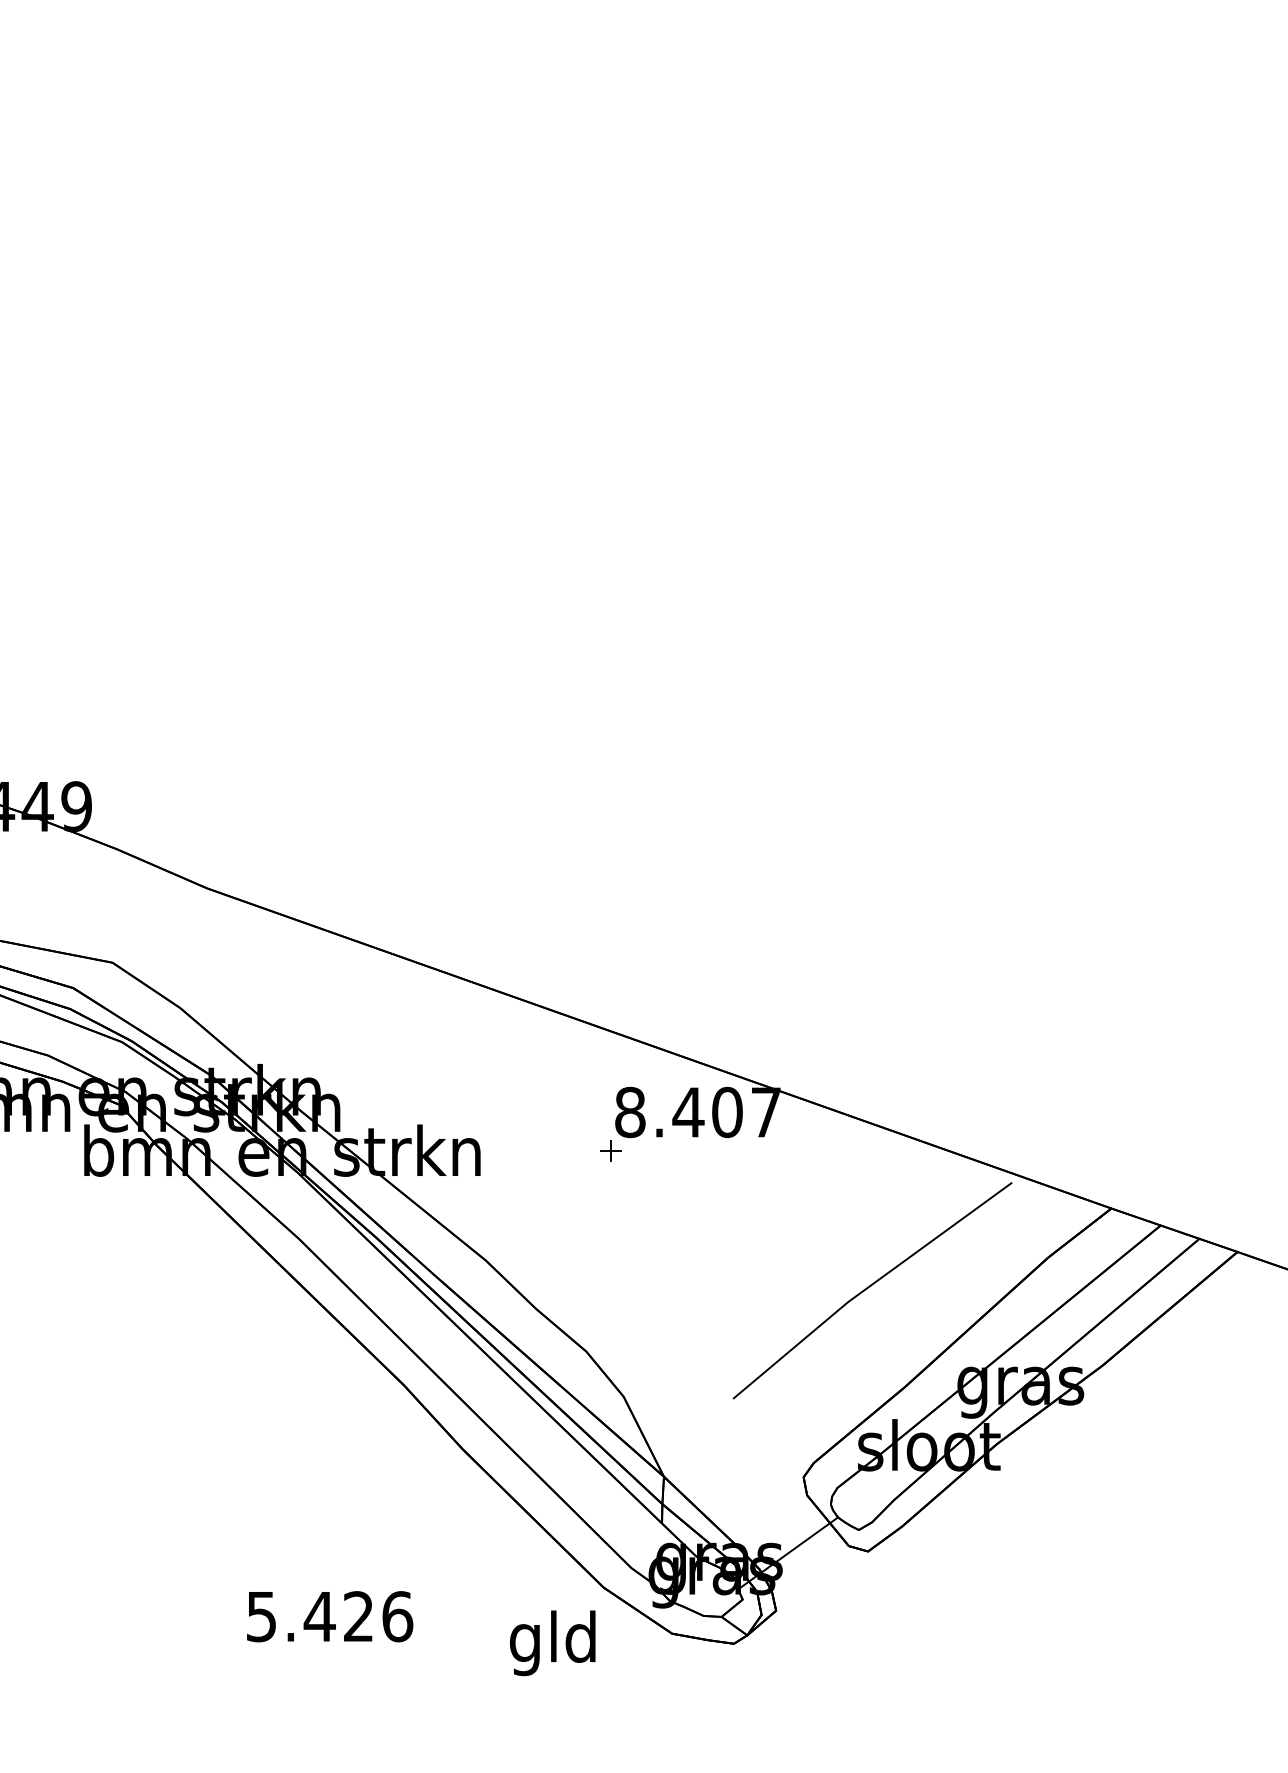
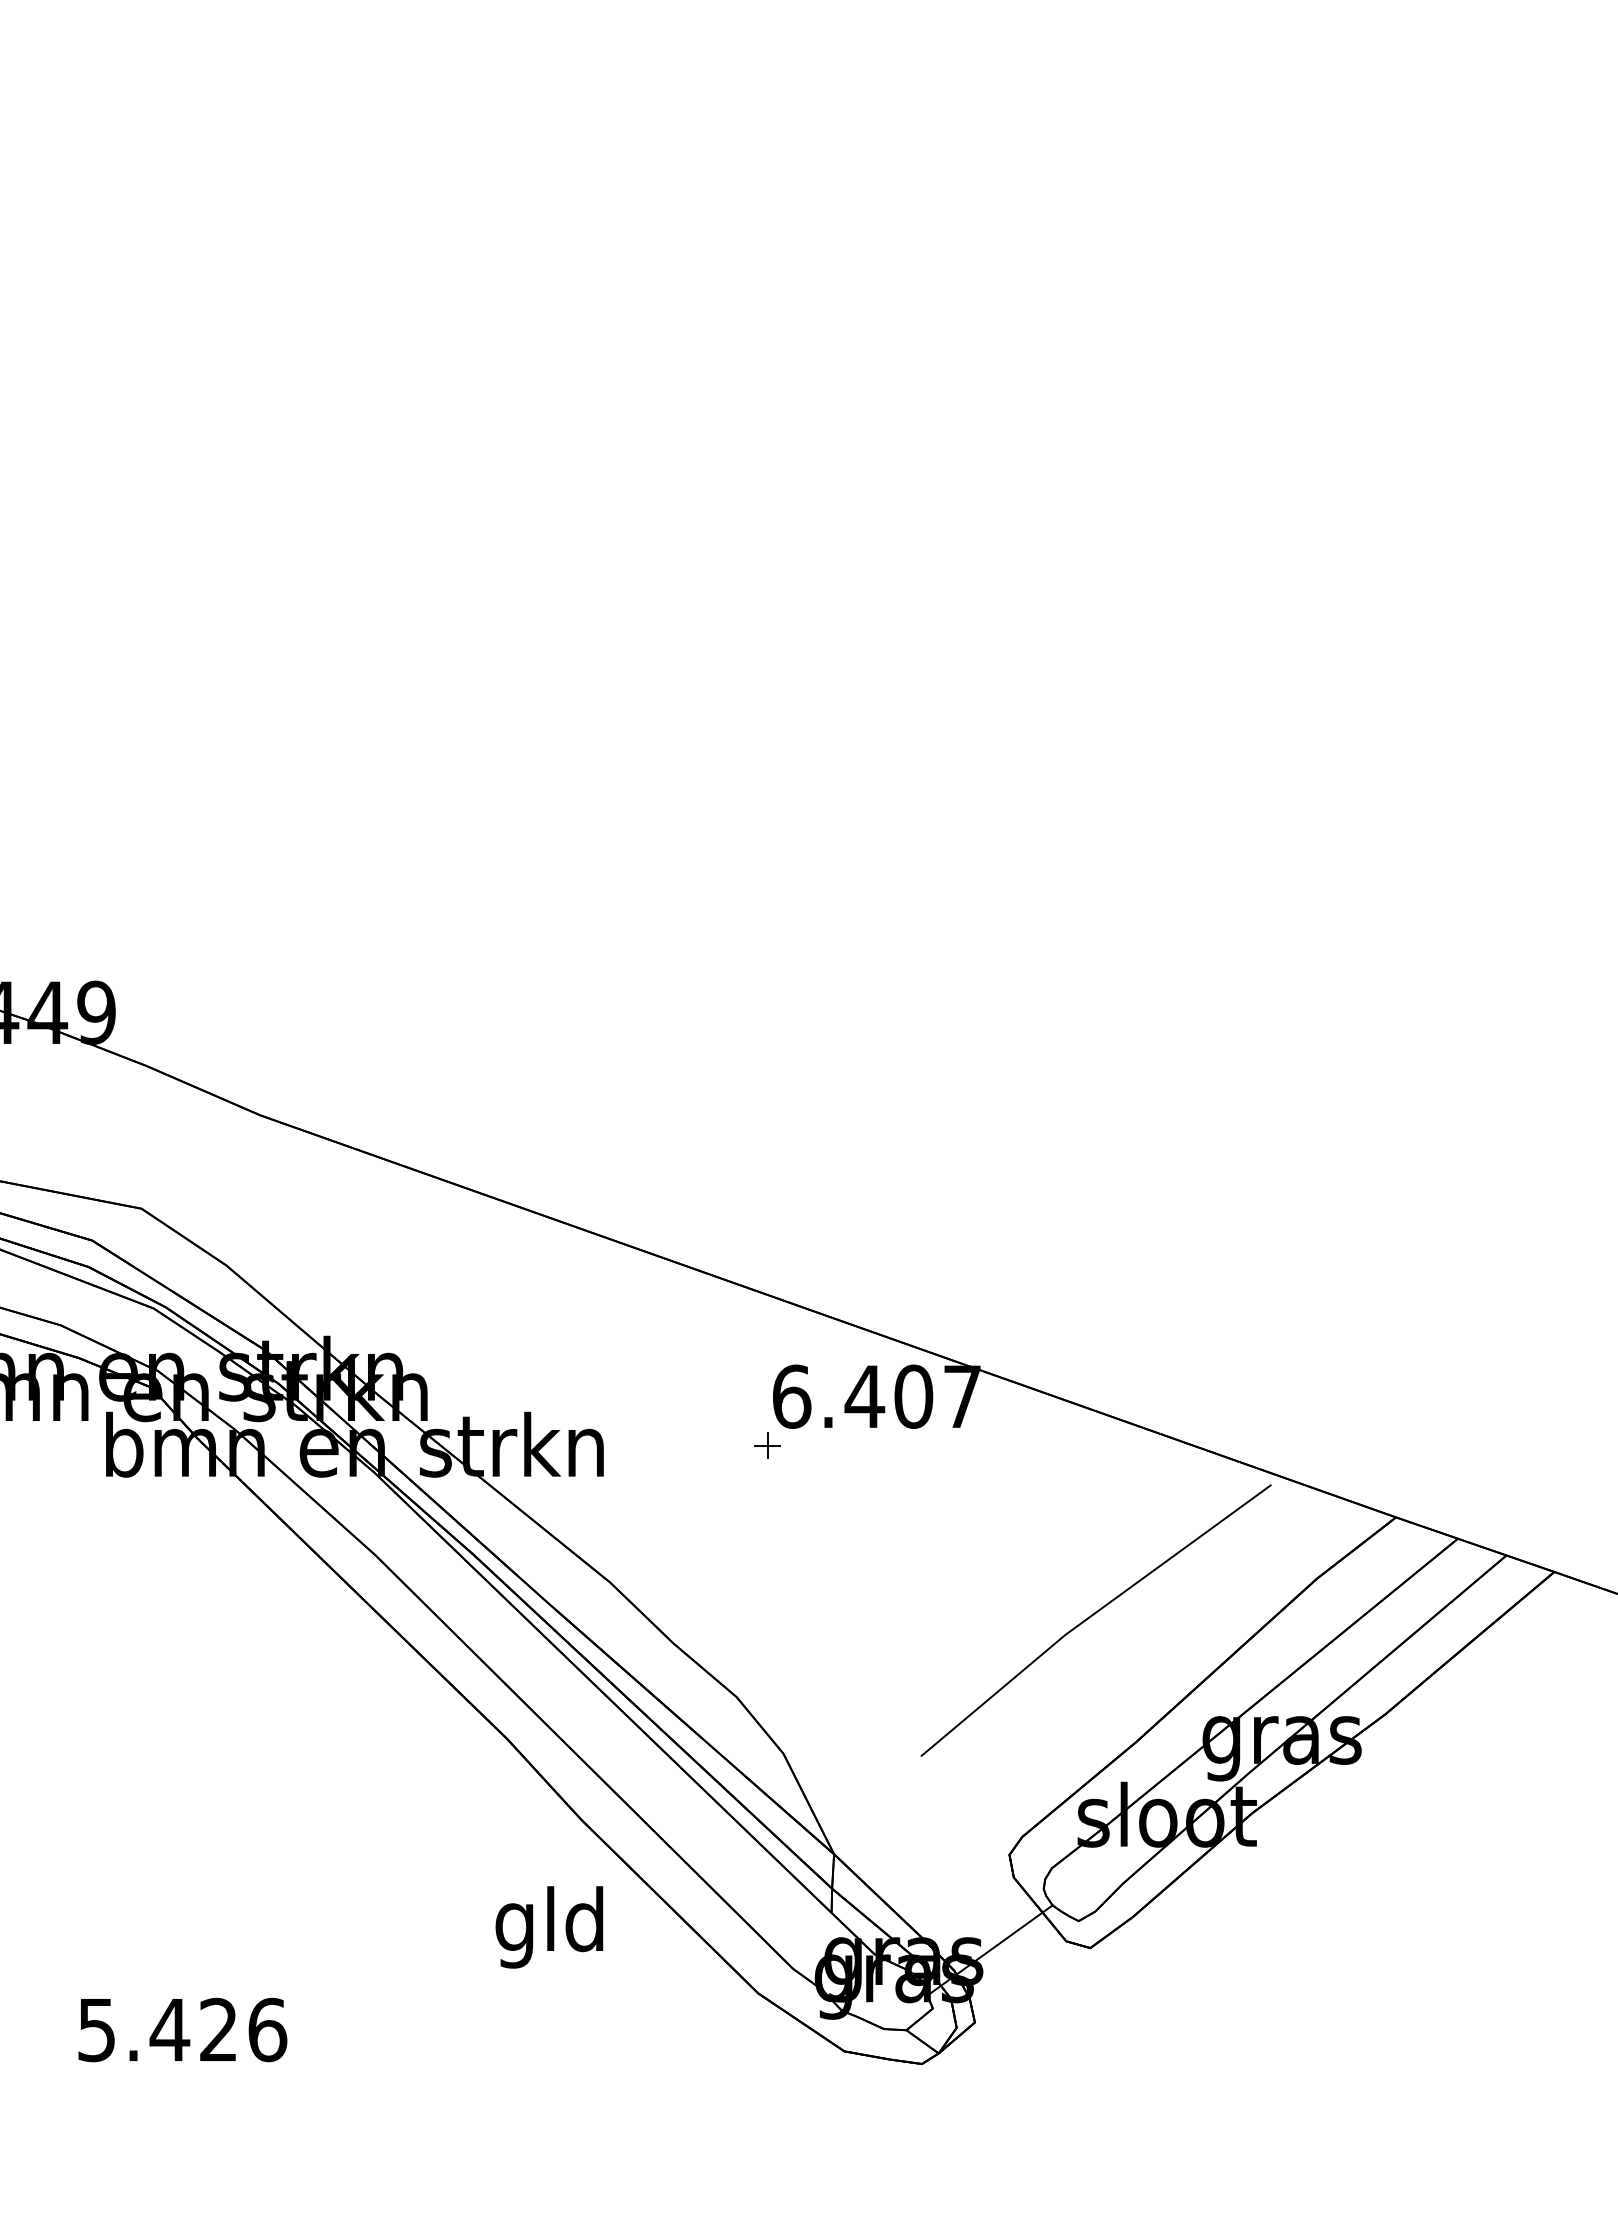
text: (630, 1112) -> (791, 1396), 8.407 -> 6.407
text: (329, 1616) -> (182, 2029), moved
text: (552, 1643) -> (549, 1927), moved

